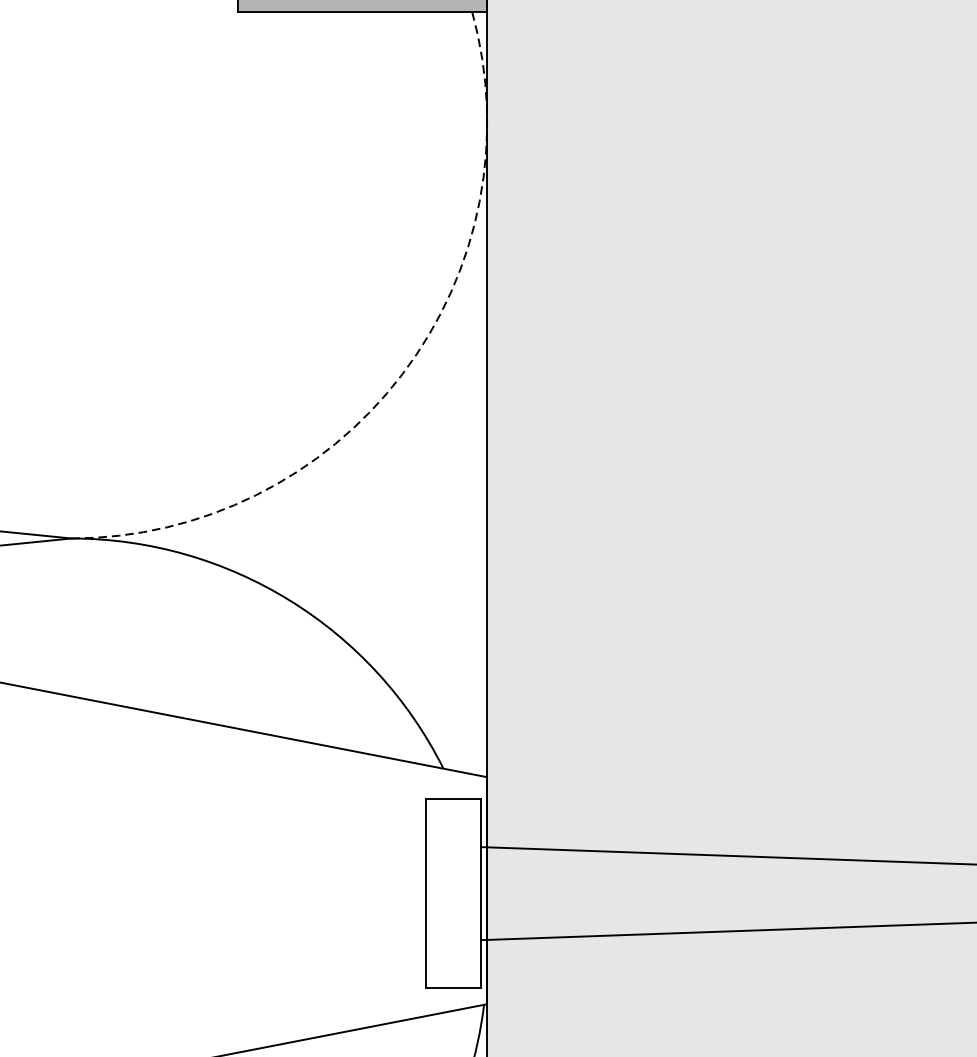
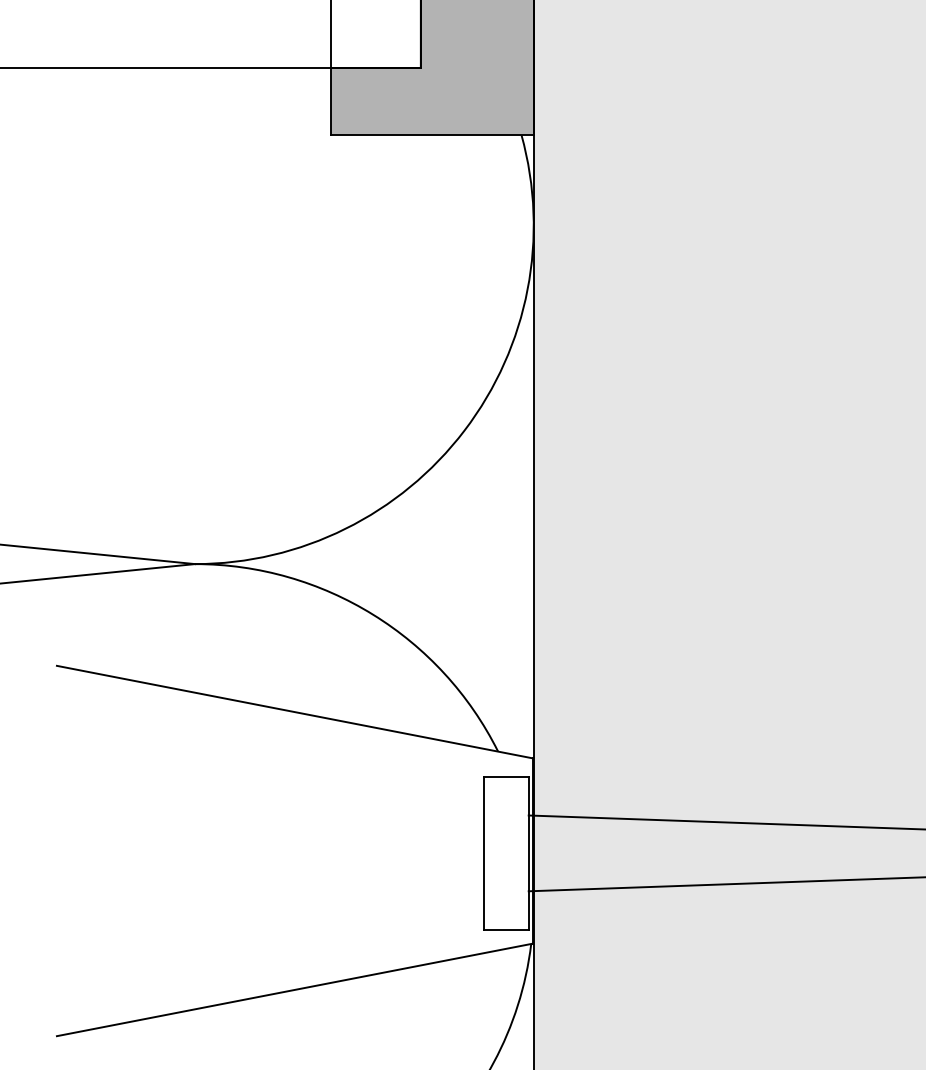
arc: (402, 374) -> (464, 430), dashed -> solid

